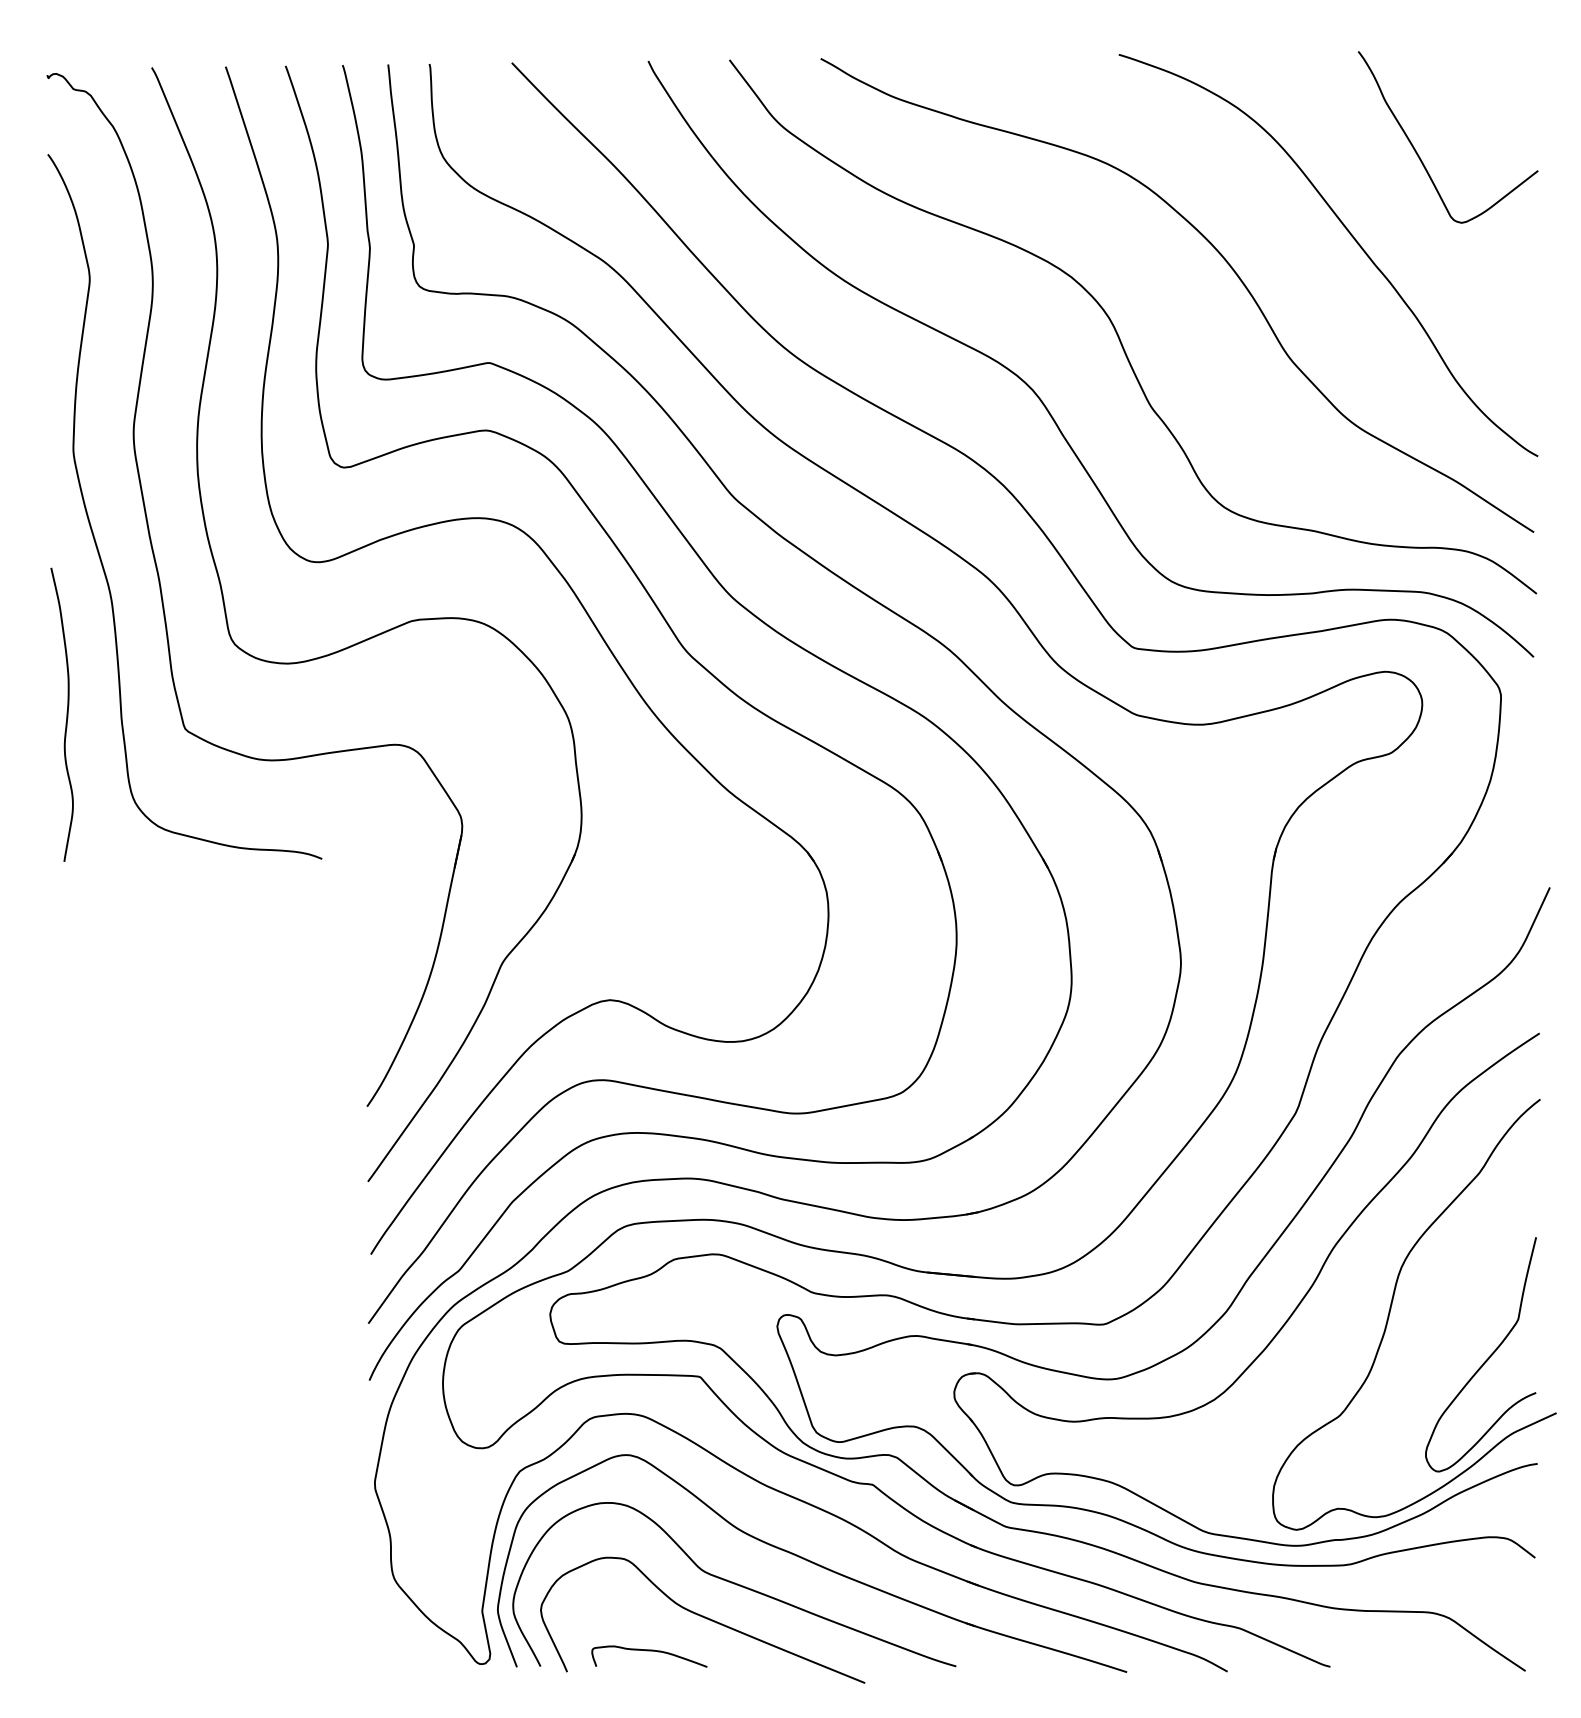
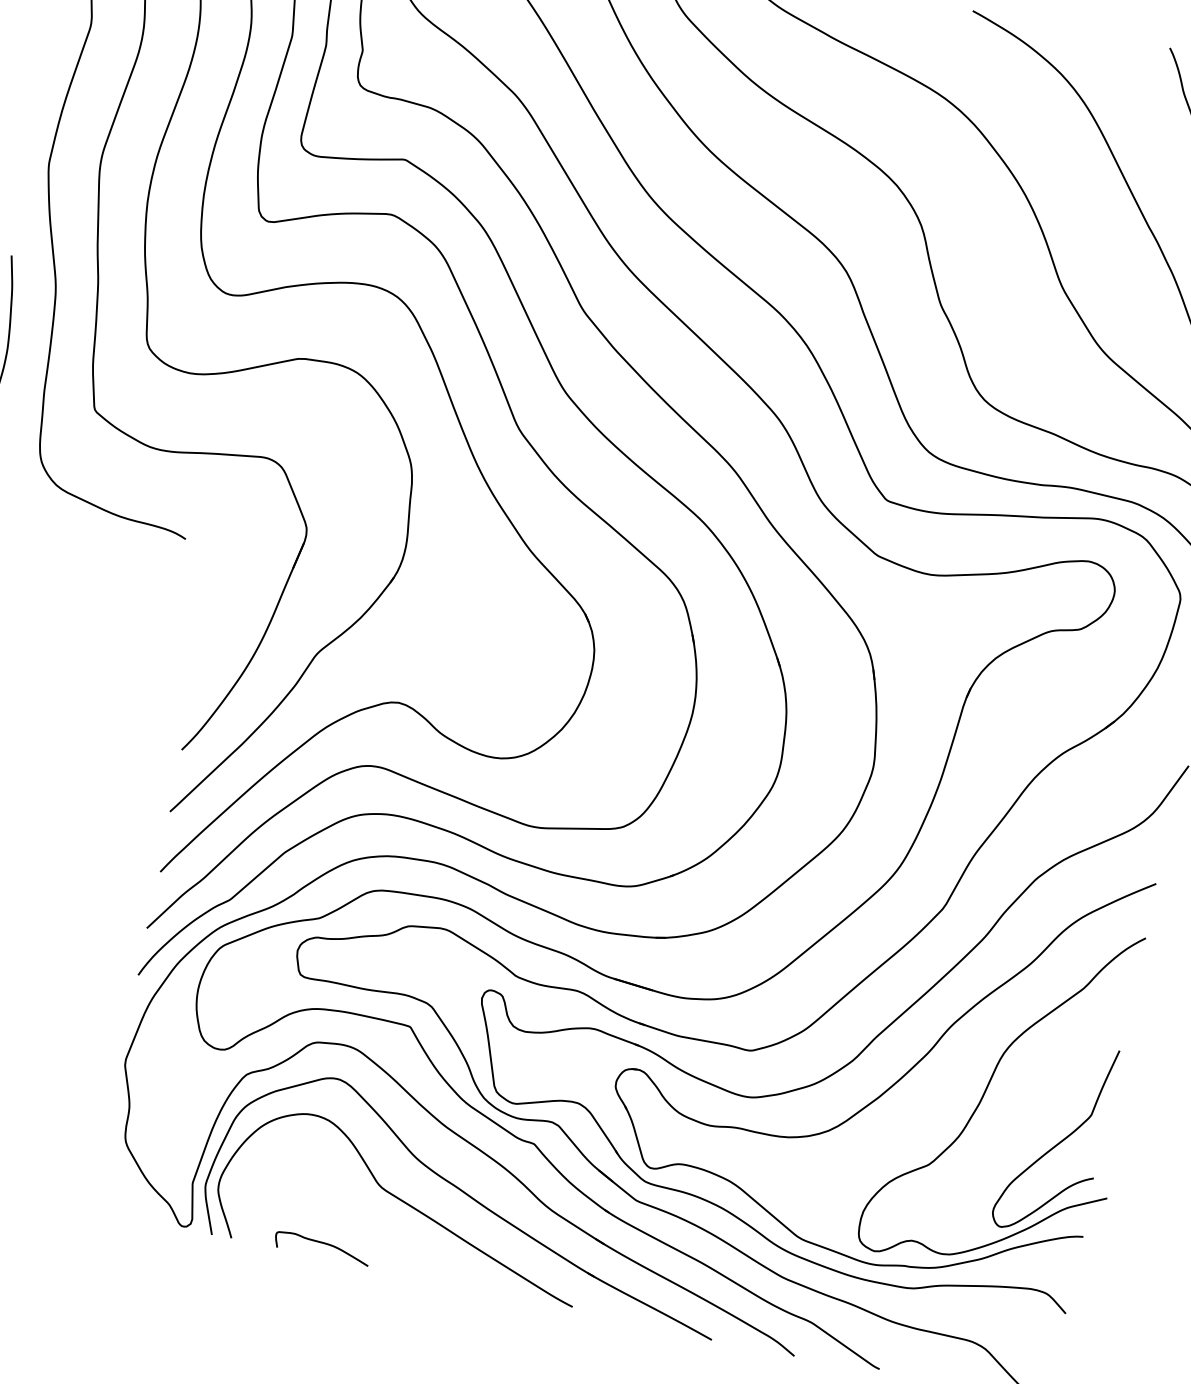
curve: (702, 1617) -> (372, 1224), removed

